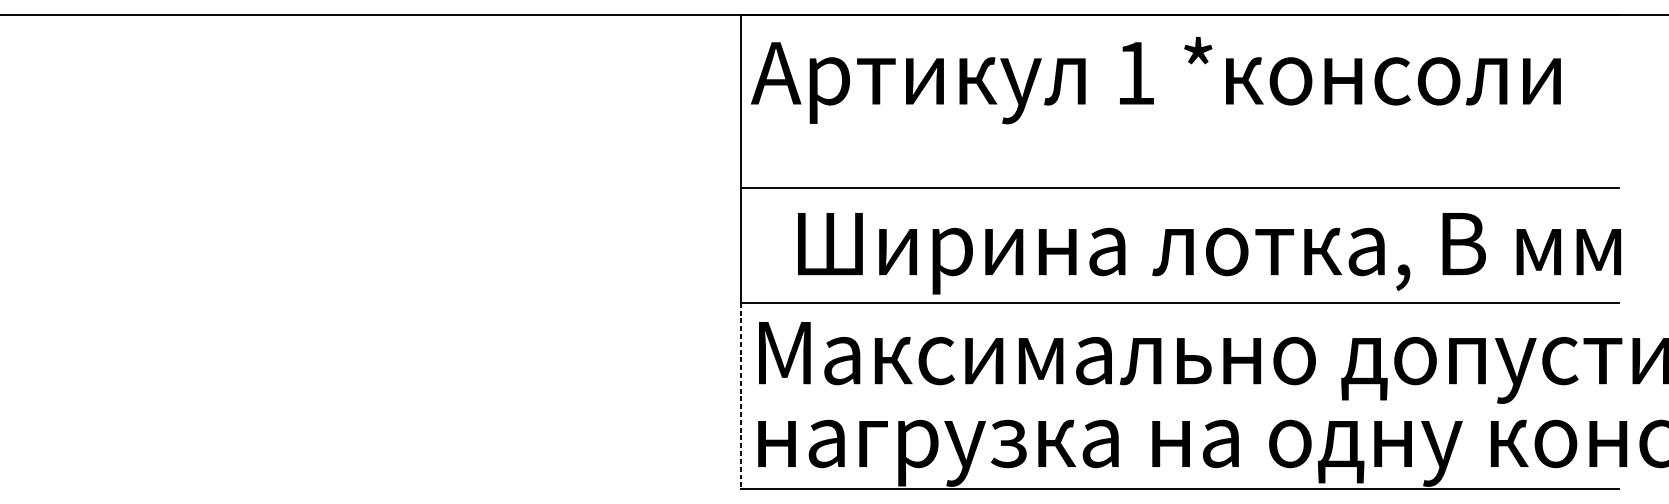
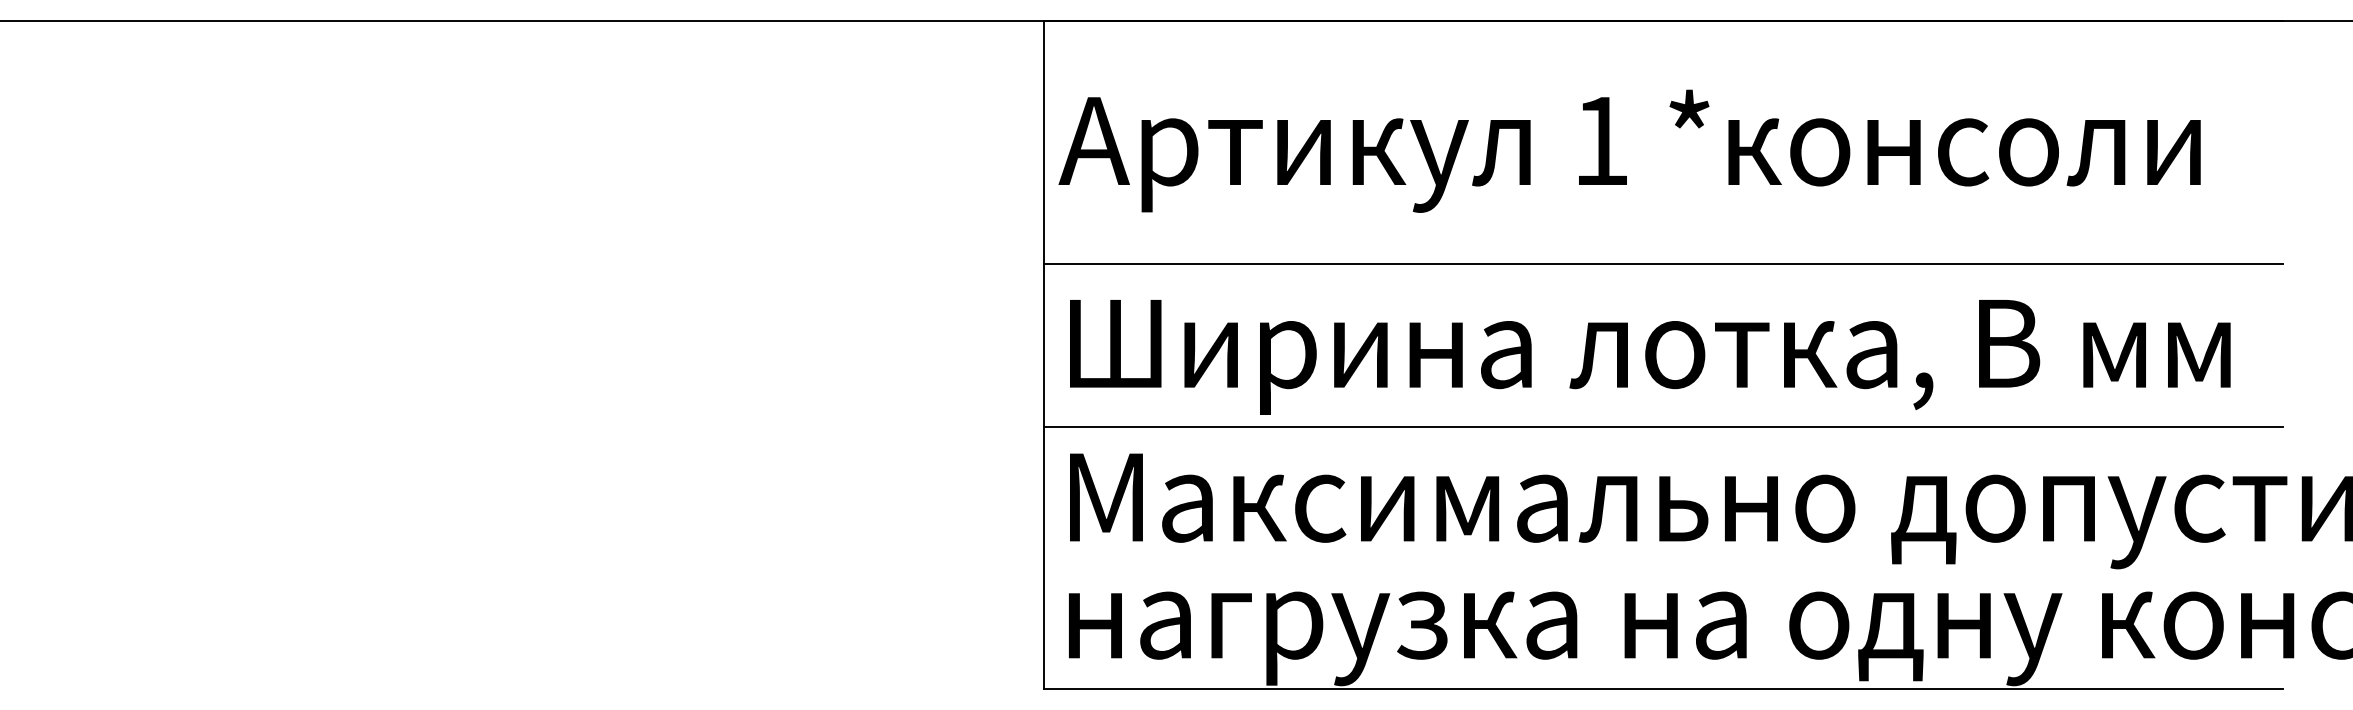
text: (1155, 80) -> (1629, 150), moved
text: (1209, 253) -> (1650, 357), moved
line: (740, 395) -> (1044, 557), dashed -> solid

